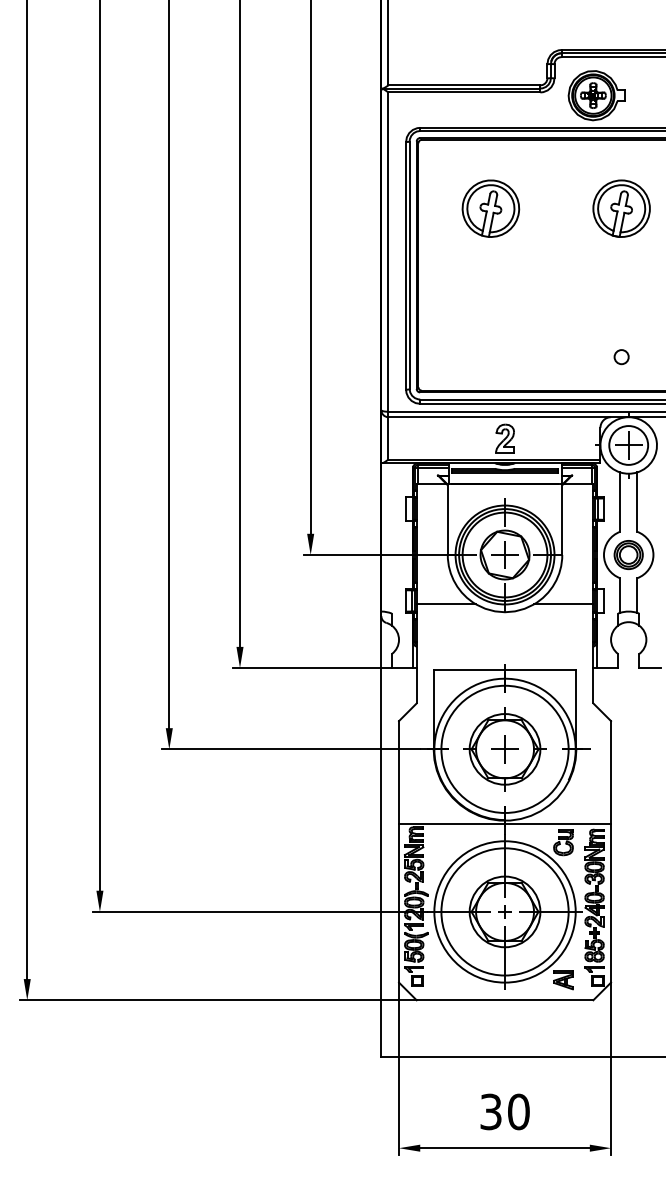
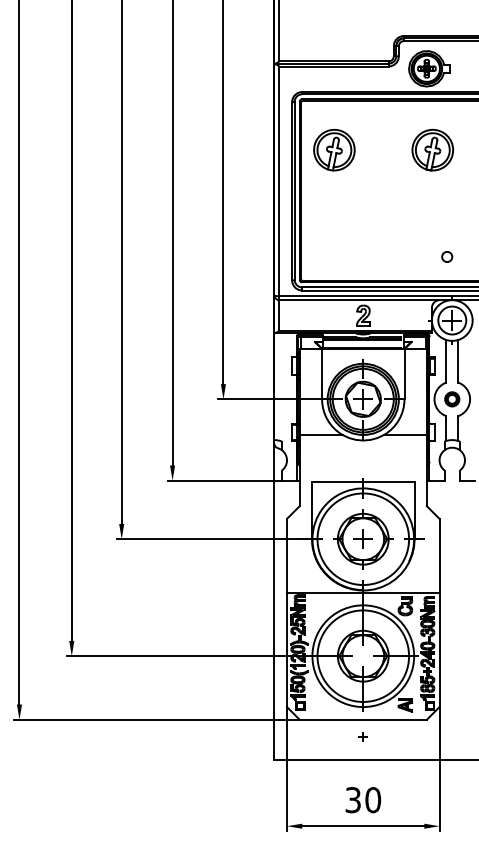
part: (490, 208) -> (334, 150), moved
part: (621, 208) -> (432, 150), moved
part: (628, 554) -> (452, 398), size x0.7
part: (504, 911) -> (362, 736), moved

